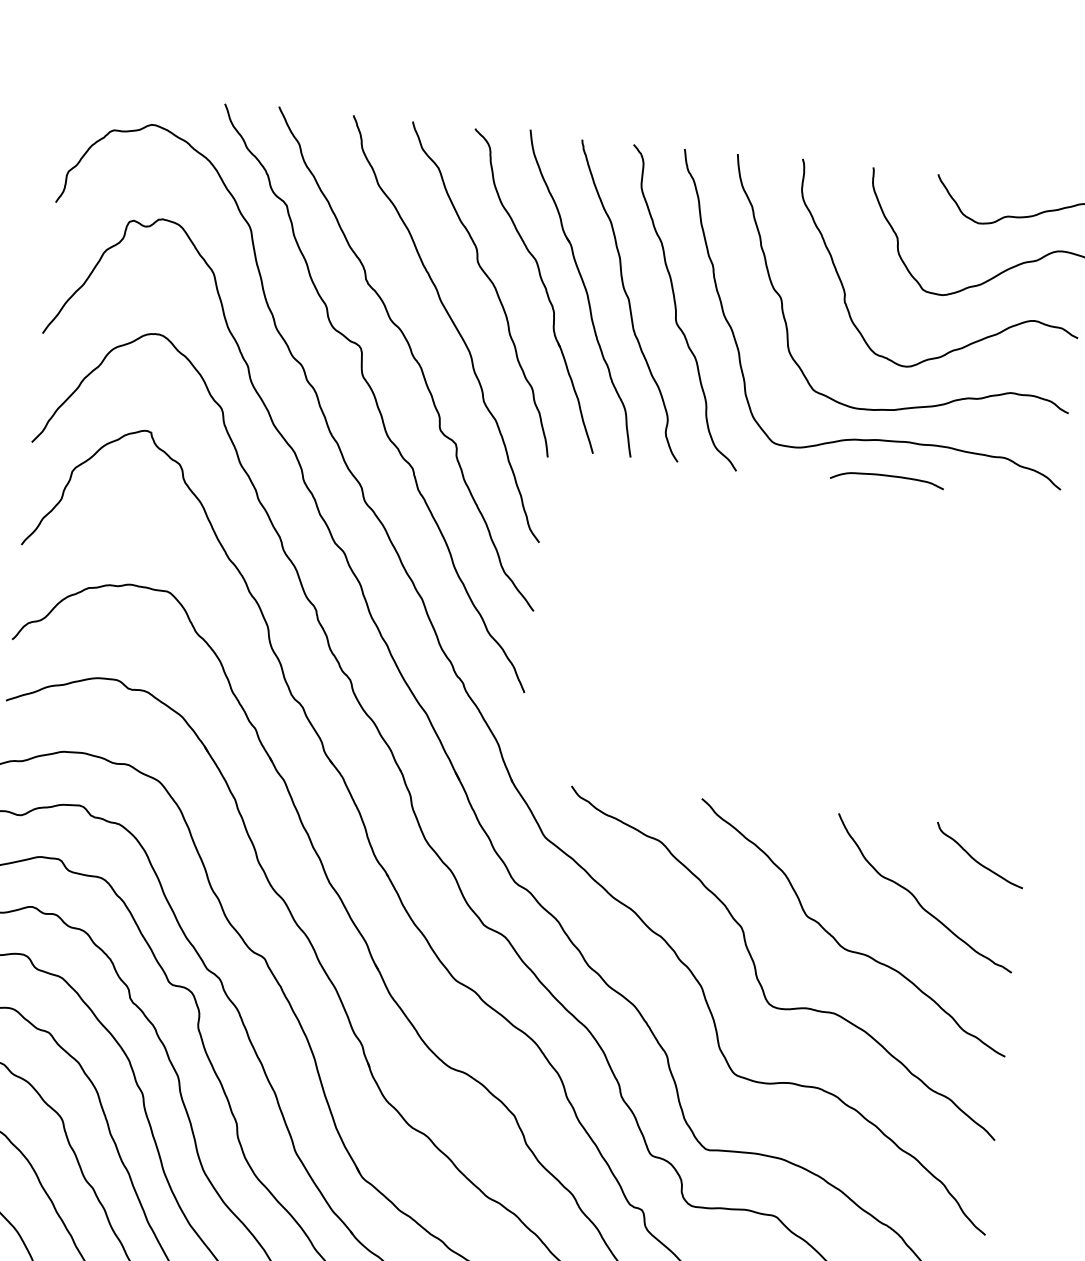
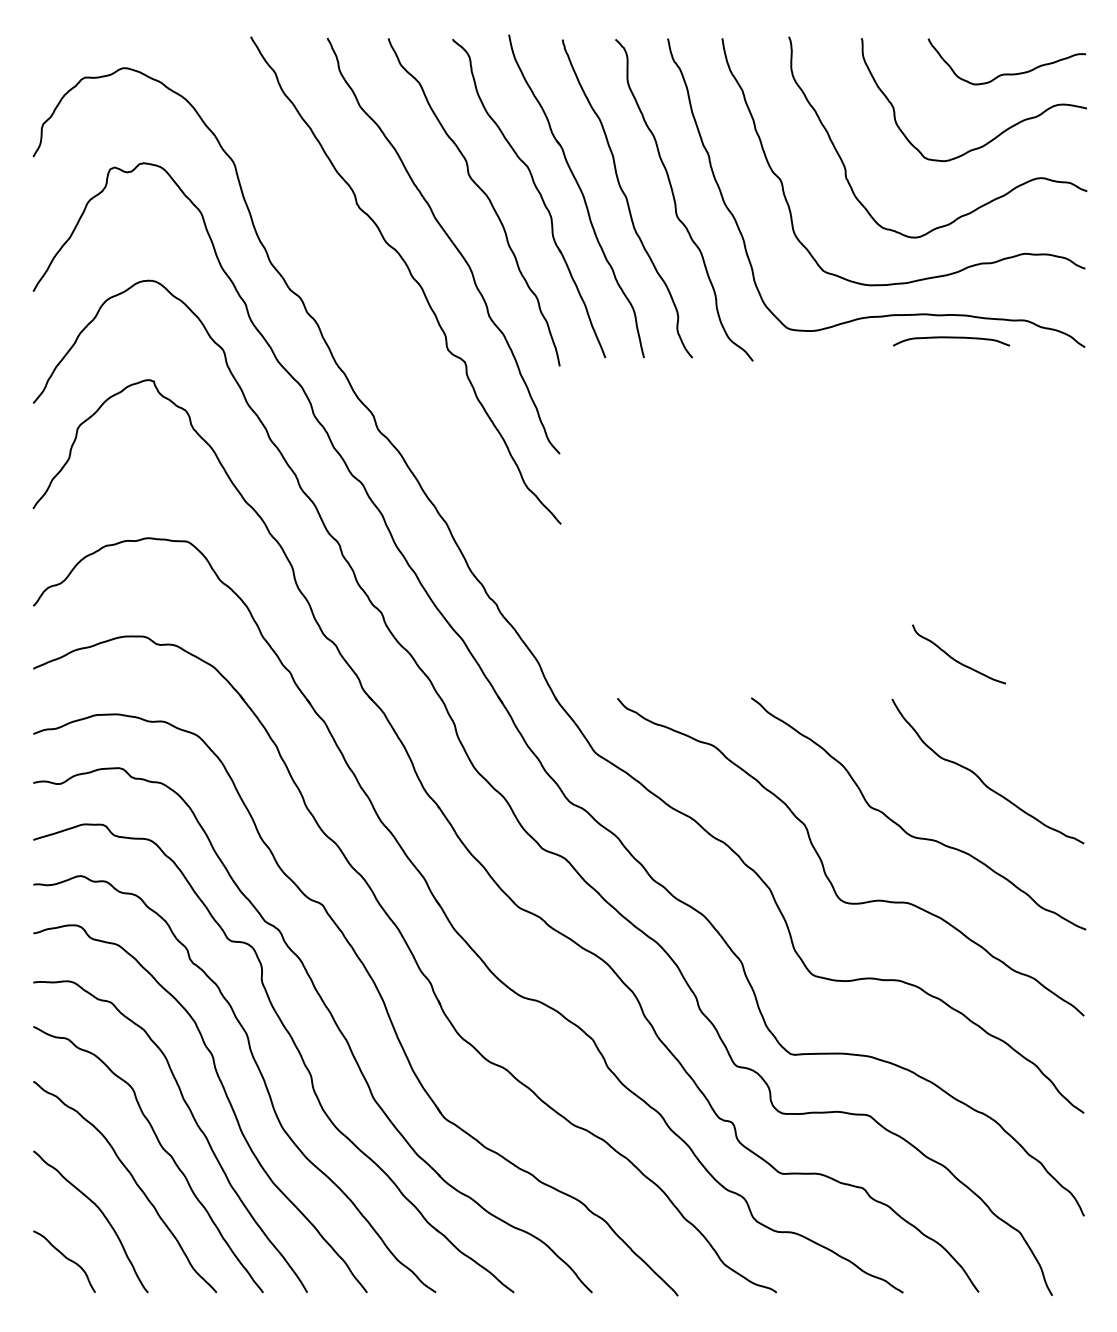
curve: (374, 398) -> (377, 323), removed
curve: (887, 476) -> (951, 338), moved
curve: (975, 858) -> (954, 658), moved

